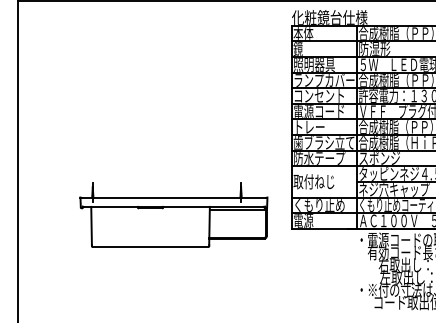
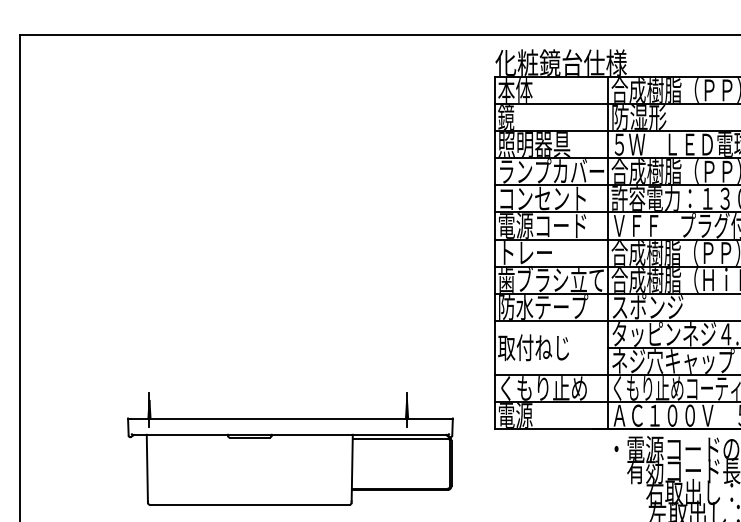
part: (173, 214) -> (289, 448), moved

